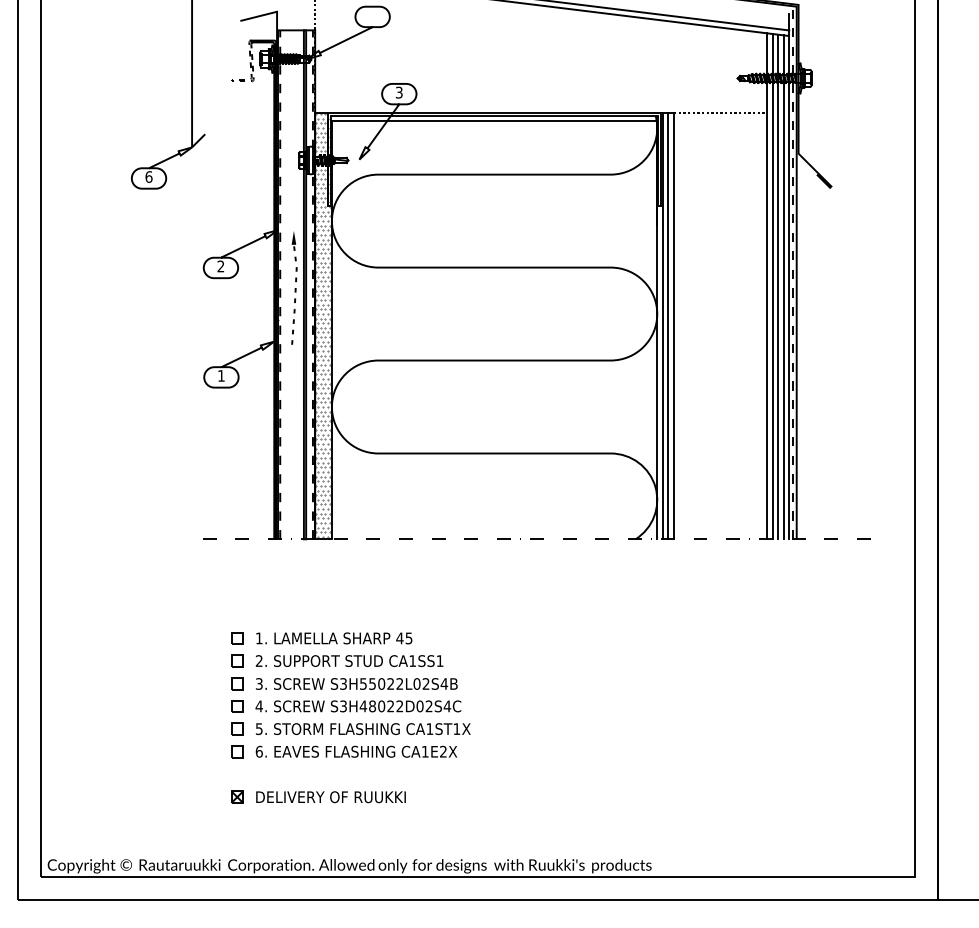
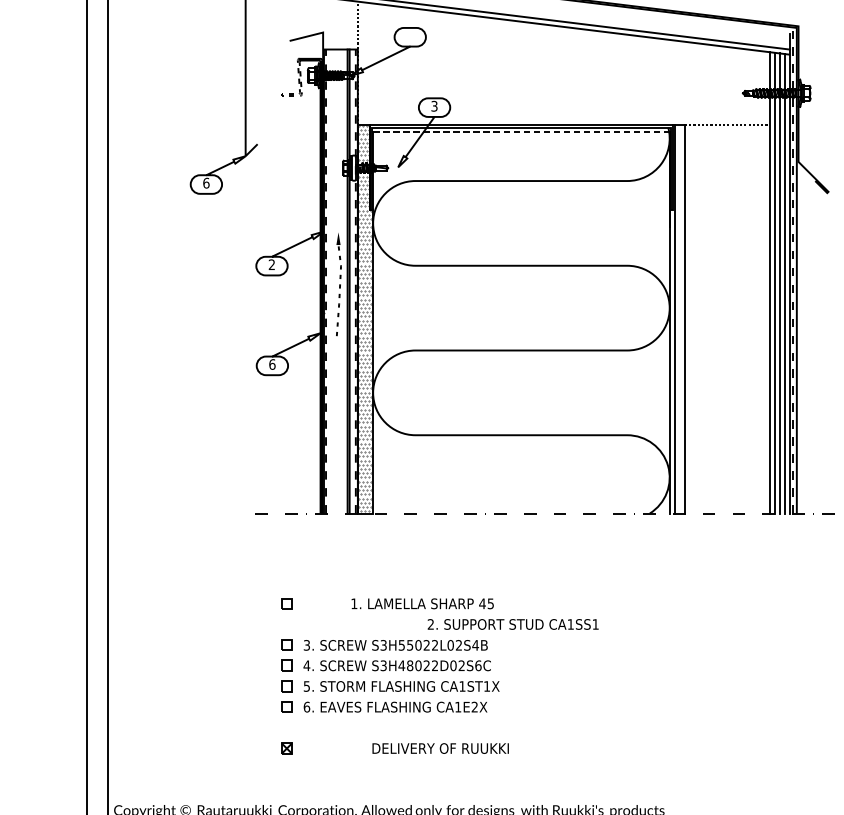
line: (494, 120) -> (521, 131), solid -> dashed
line: (668, 326) -> (679, 319), removed
text: (221, 375) -> (272, 364), 1 -> 6
text: (334, 638) -> (422, 603), moved
part: (237, 660) -> (287, 623), removed
text: (349, 660) -> (513, 623), moved
text: (446, 706) -> (477, 665), S3H48022D02S4C -> S3H48022D02S6C
text: (330, 797) -> (440, 748), moved

